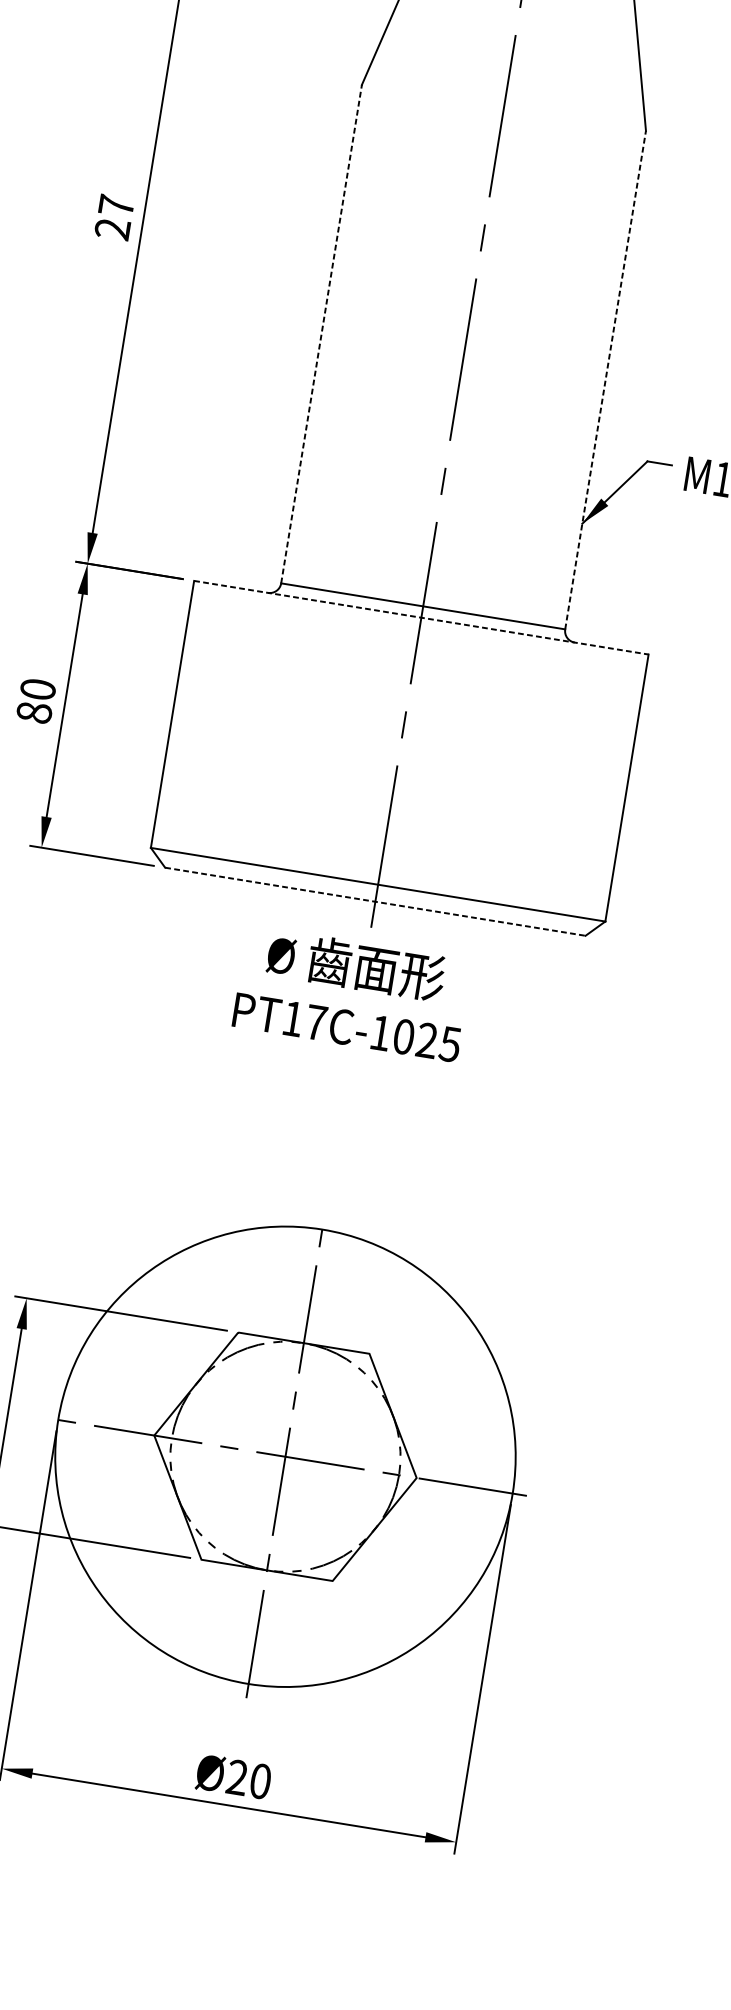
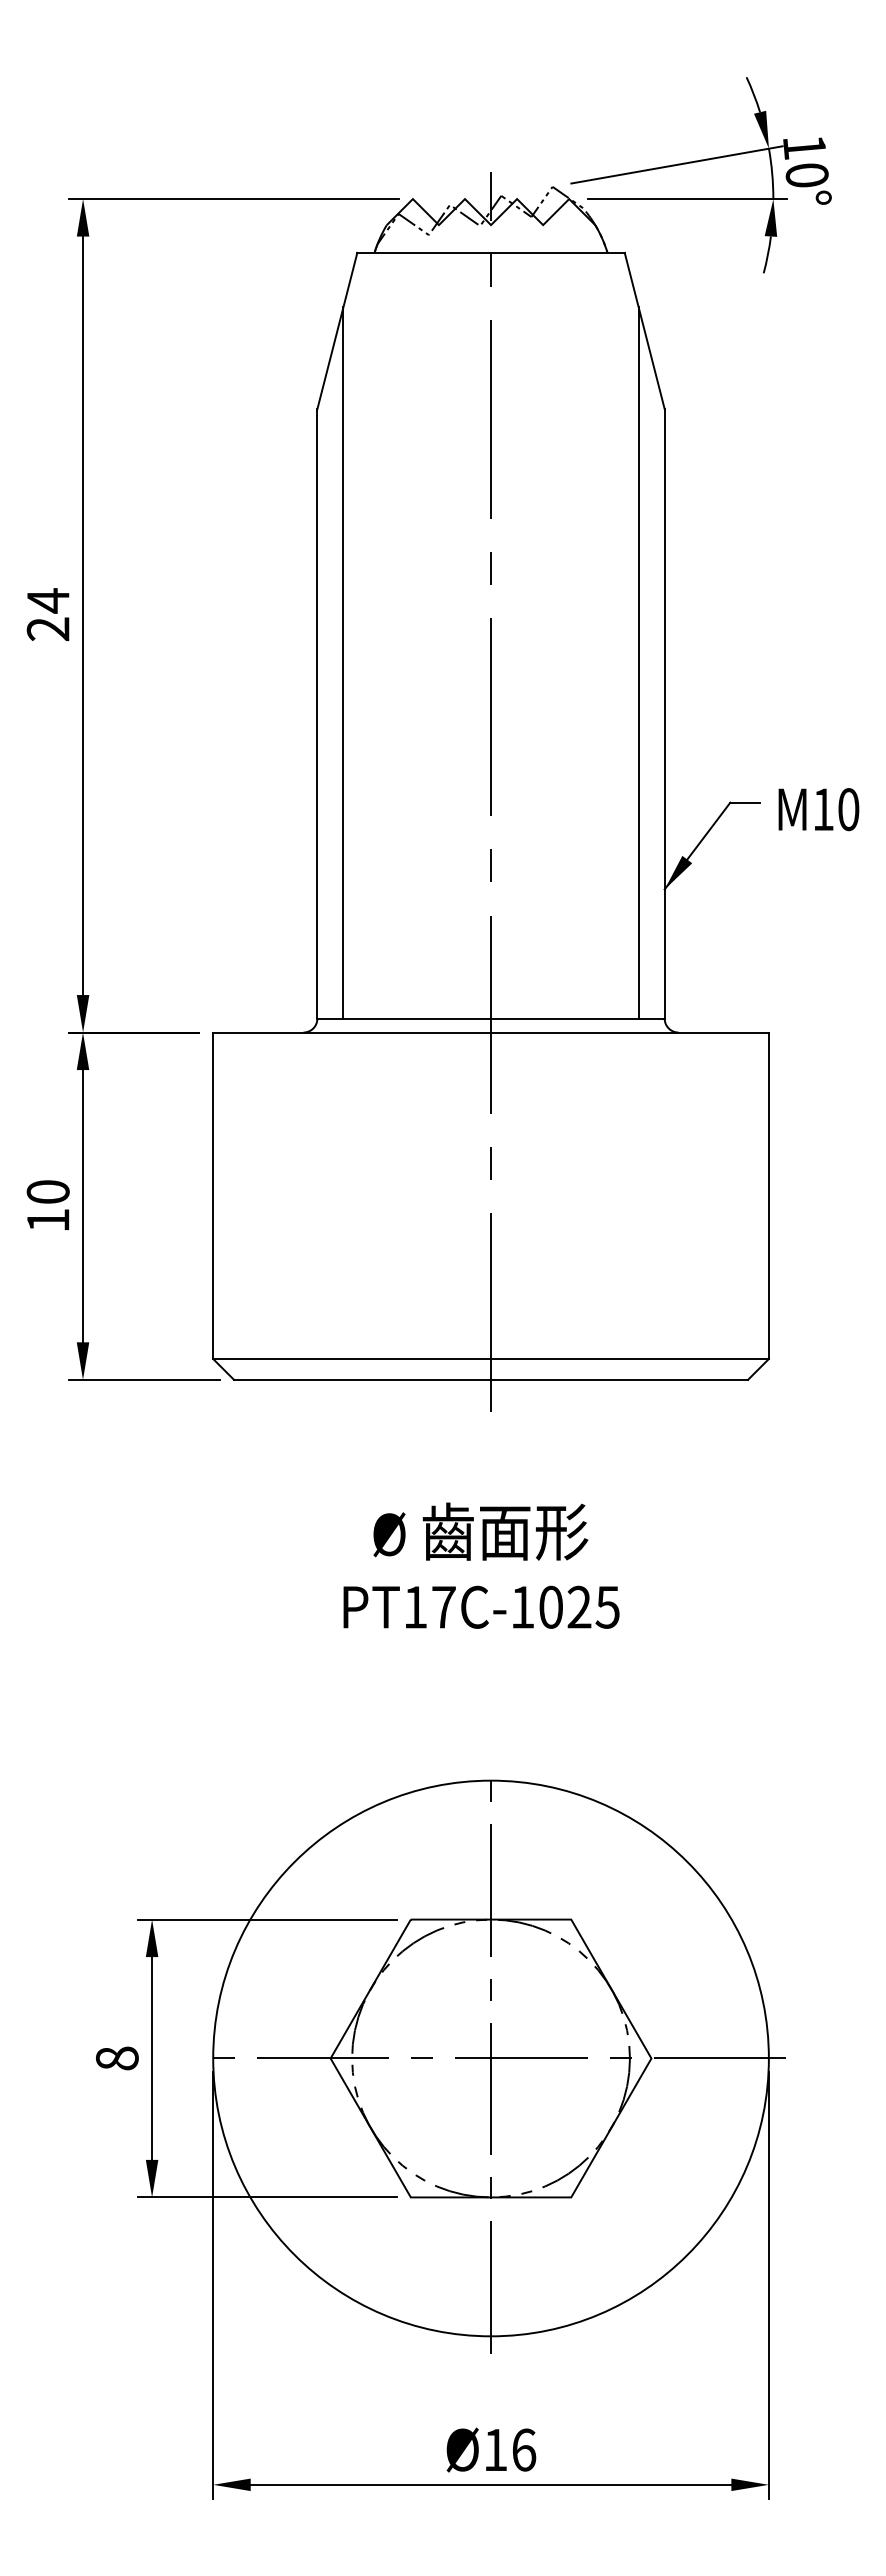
text: (116, 205) -> (48, 600), 27 -> 24
line: (349, 295) -> (343, 662), added
line: (321, 333) -> (317, 713), dashed -> solid
line: (590, 334) -> (638, 662), added
line: (605, 379) -> (664, 713), dashed -> solid
line: (421, 617) -> (491, 1032), dashed -> solid
text: (33, 712) -> (47, 1220), 80 -> 10
line: (375, 901) -> (491, 1379), dashed -> solid
text: (352, 993) -> (481, 1565), moved
text: (248, 1779) -> (509, 2449), Ø20 -> Ø16

